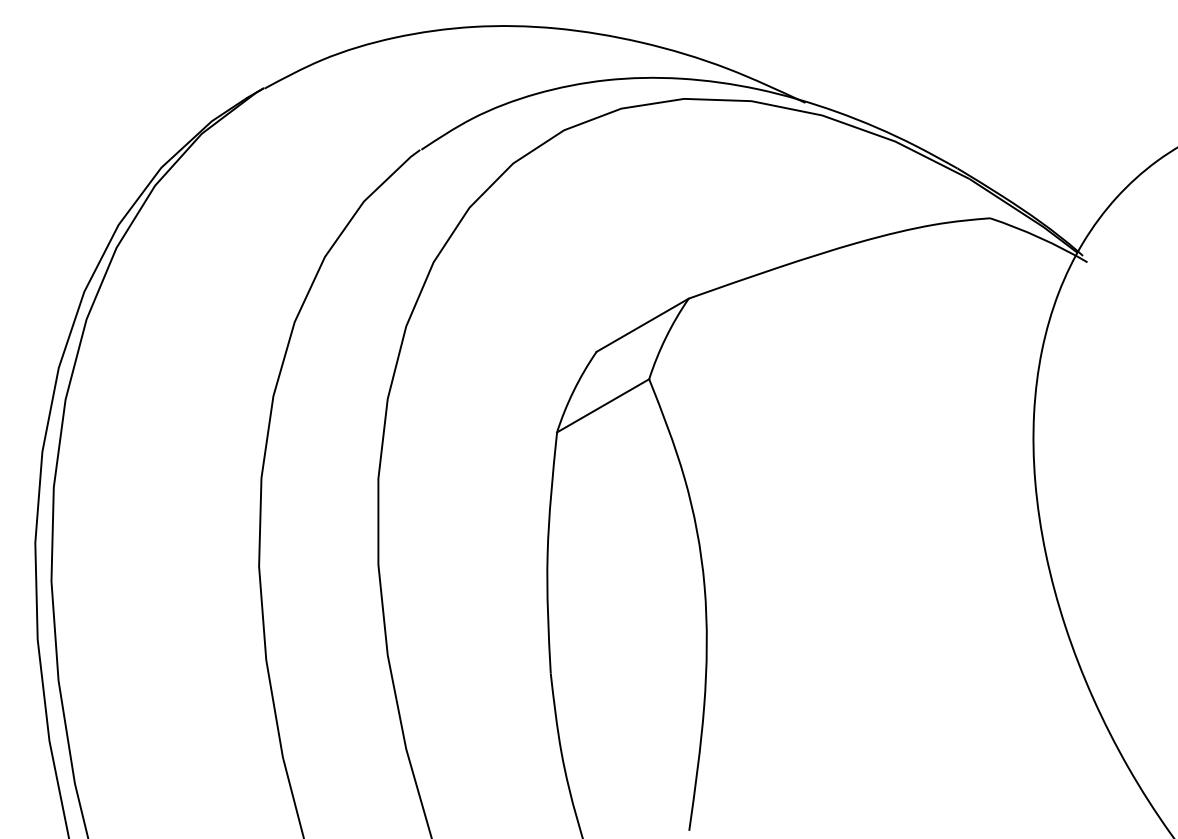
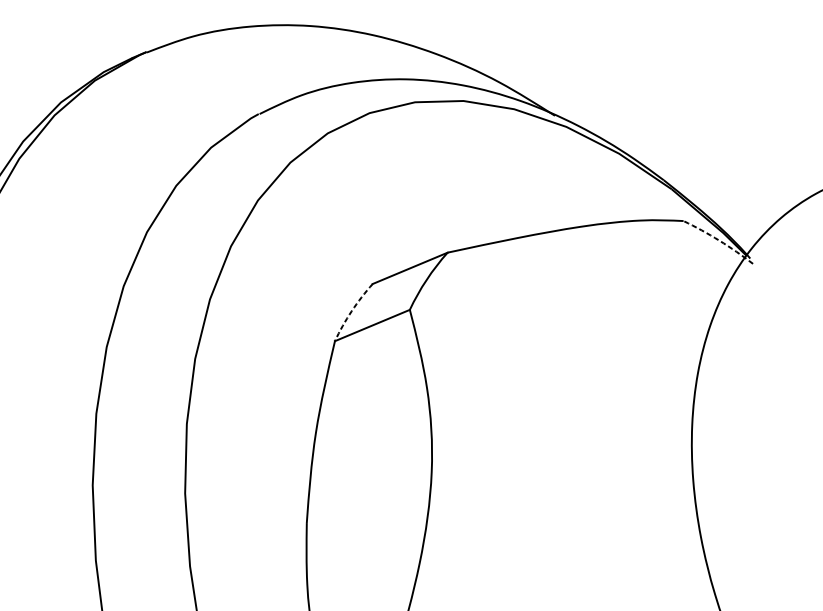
arc: (1039, 237) -> (719, 240), solid -> dashed
arc: (573, 390) -> (351, 311), solid -> dashed

